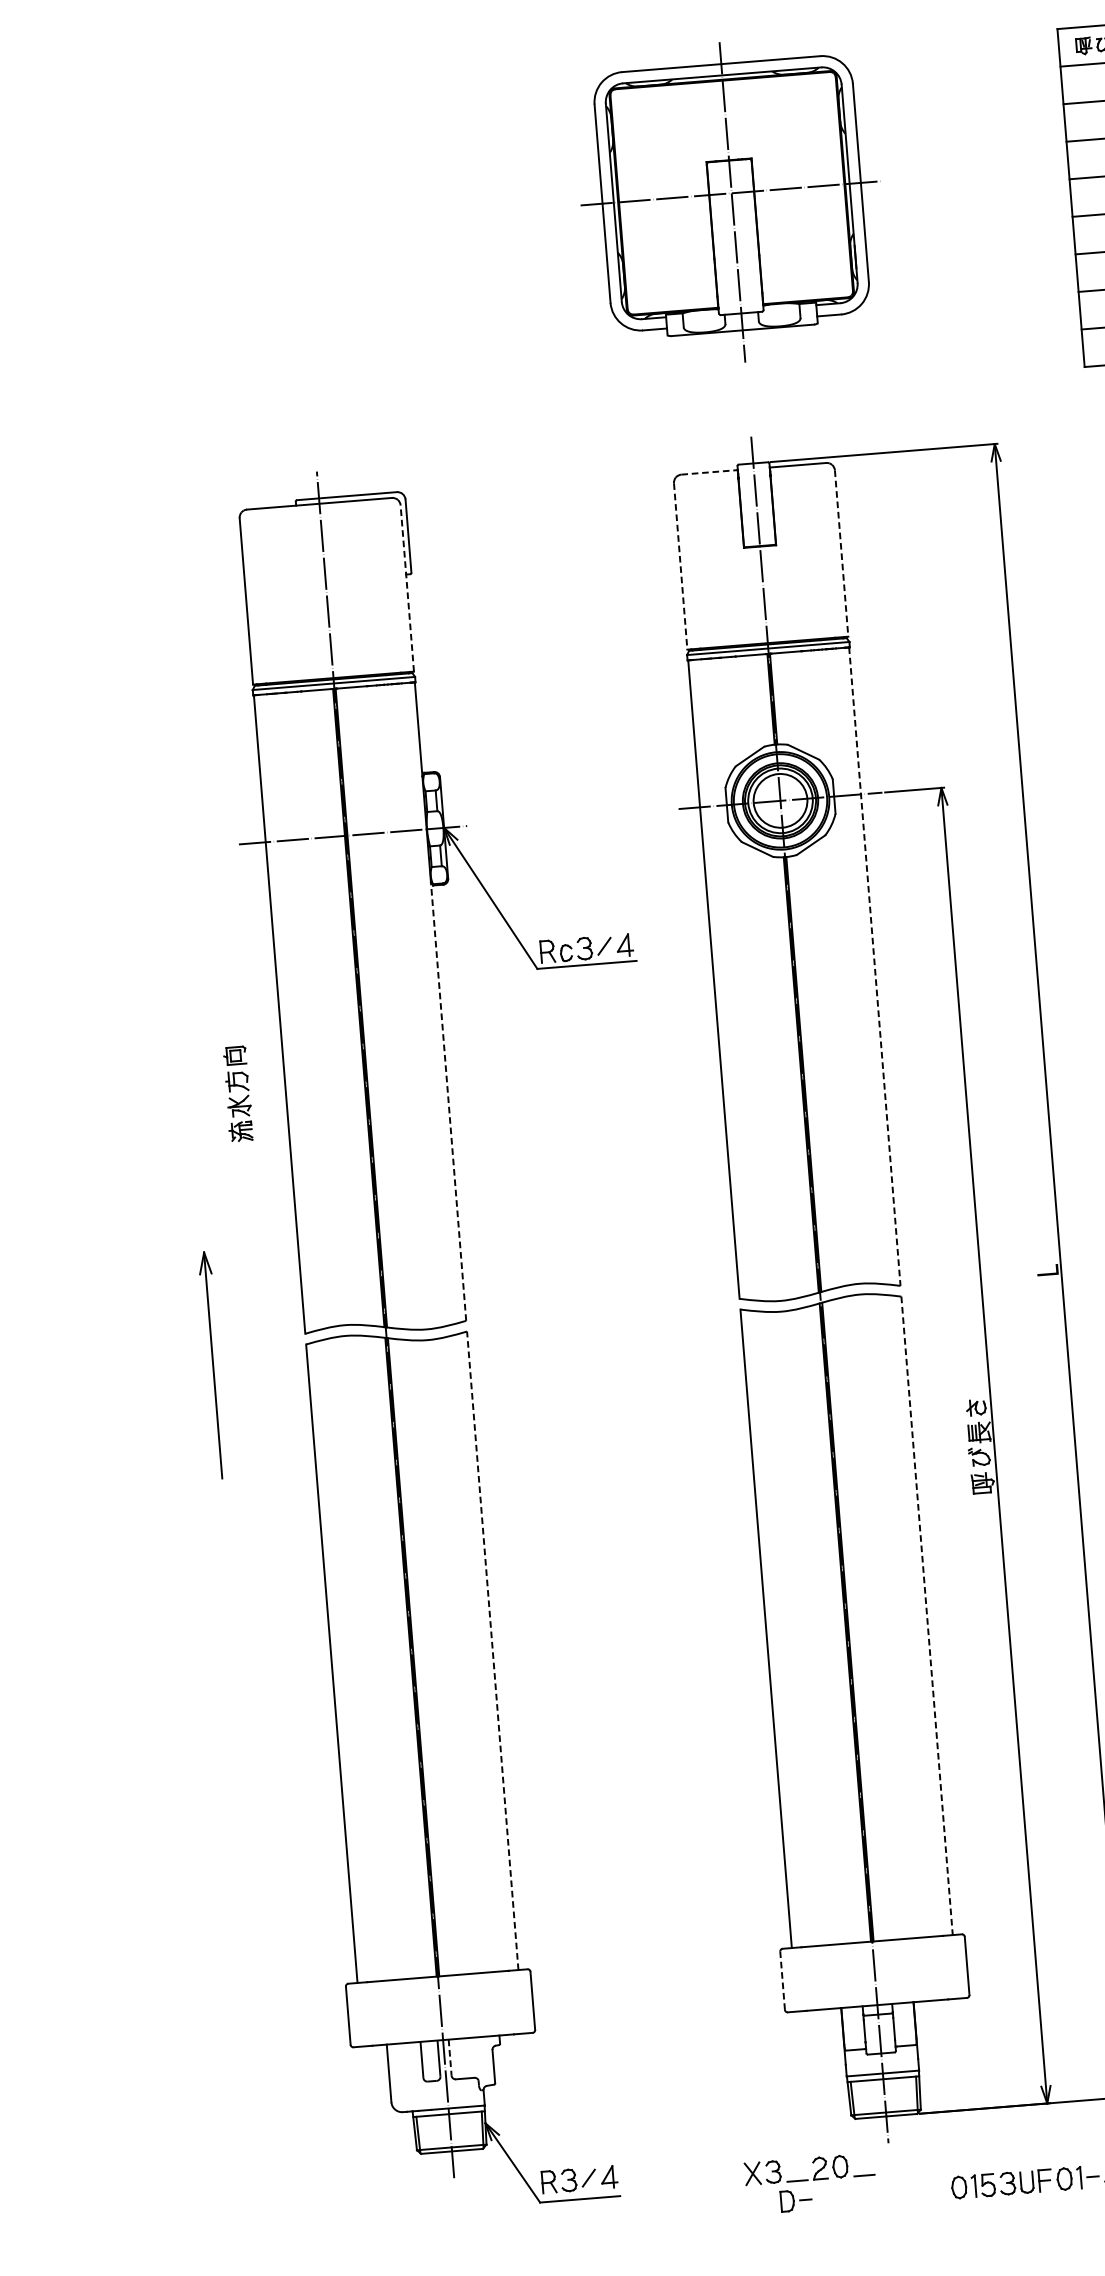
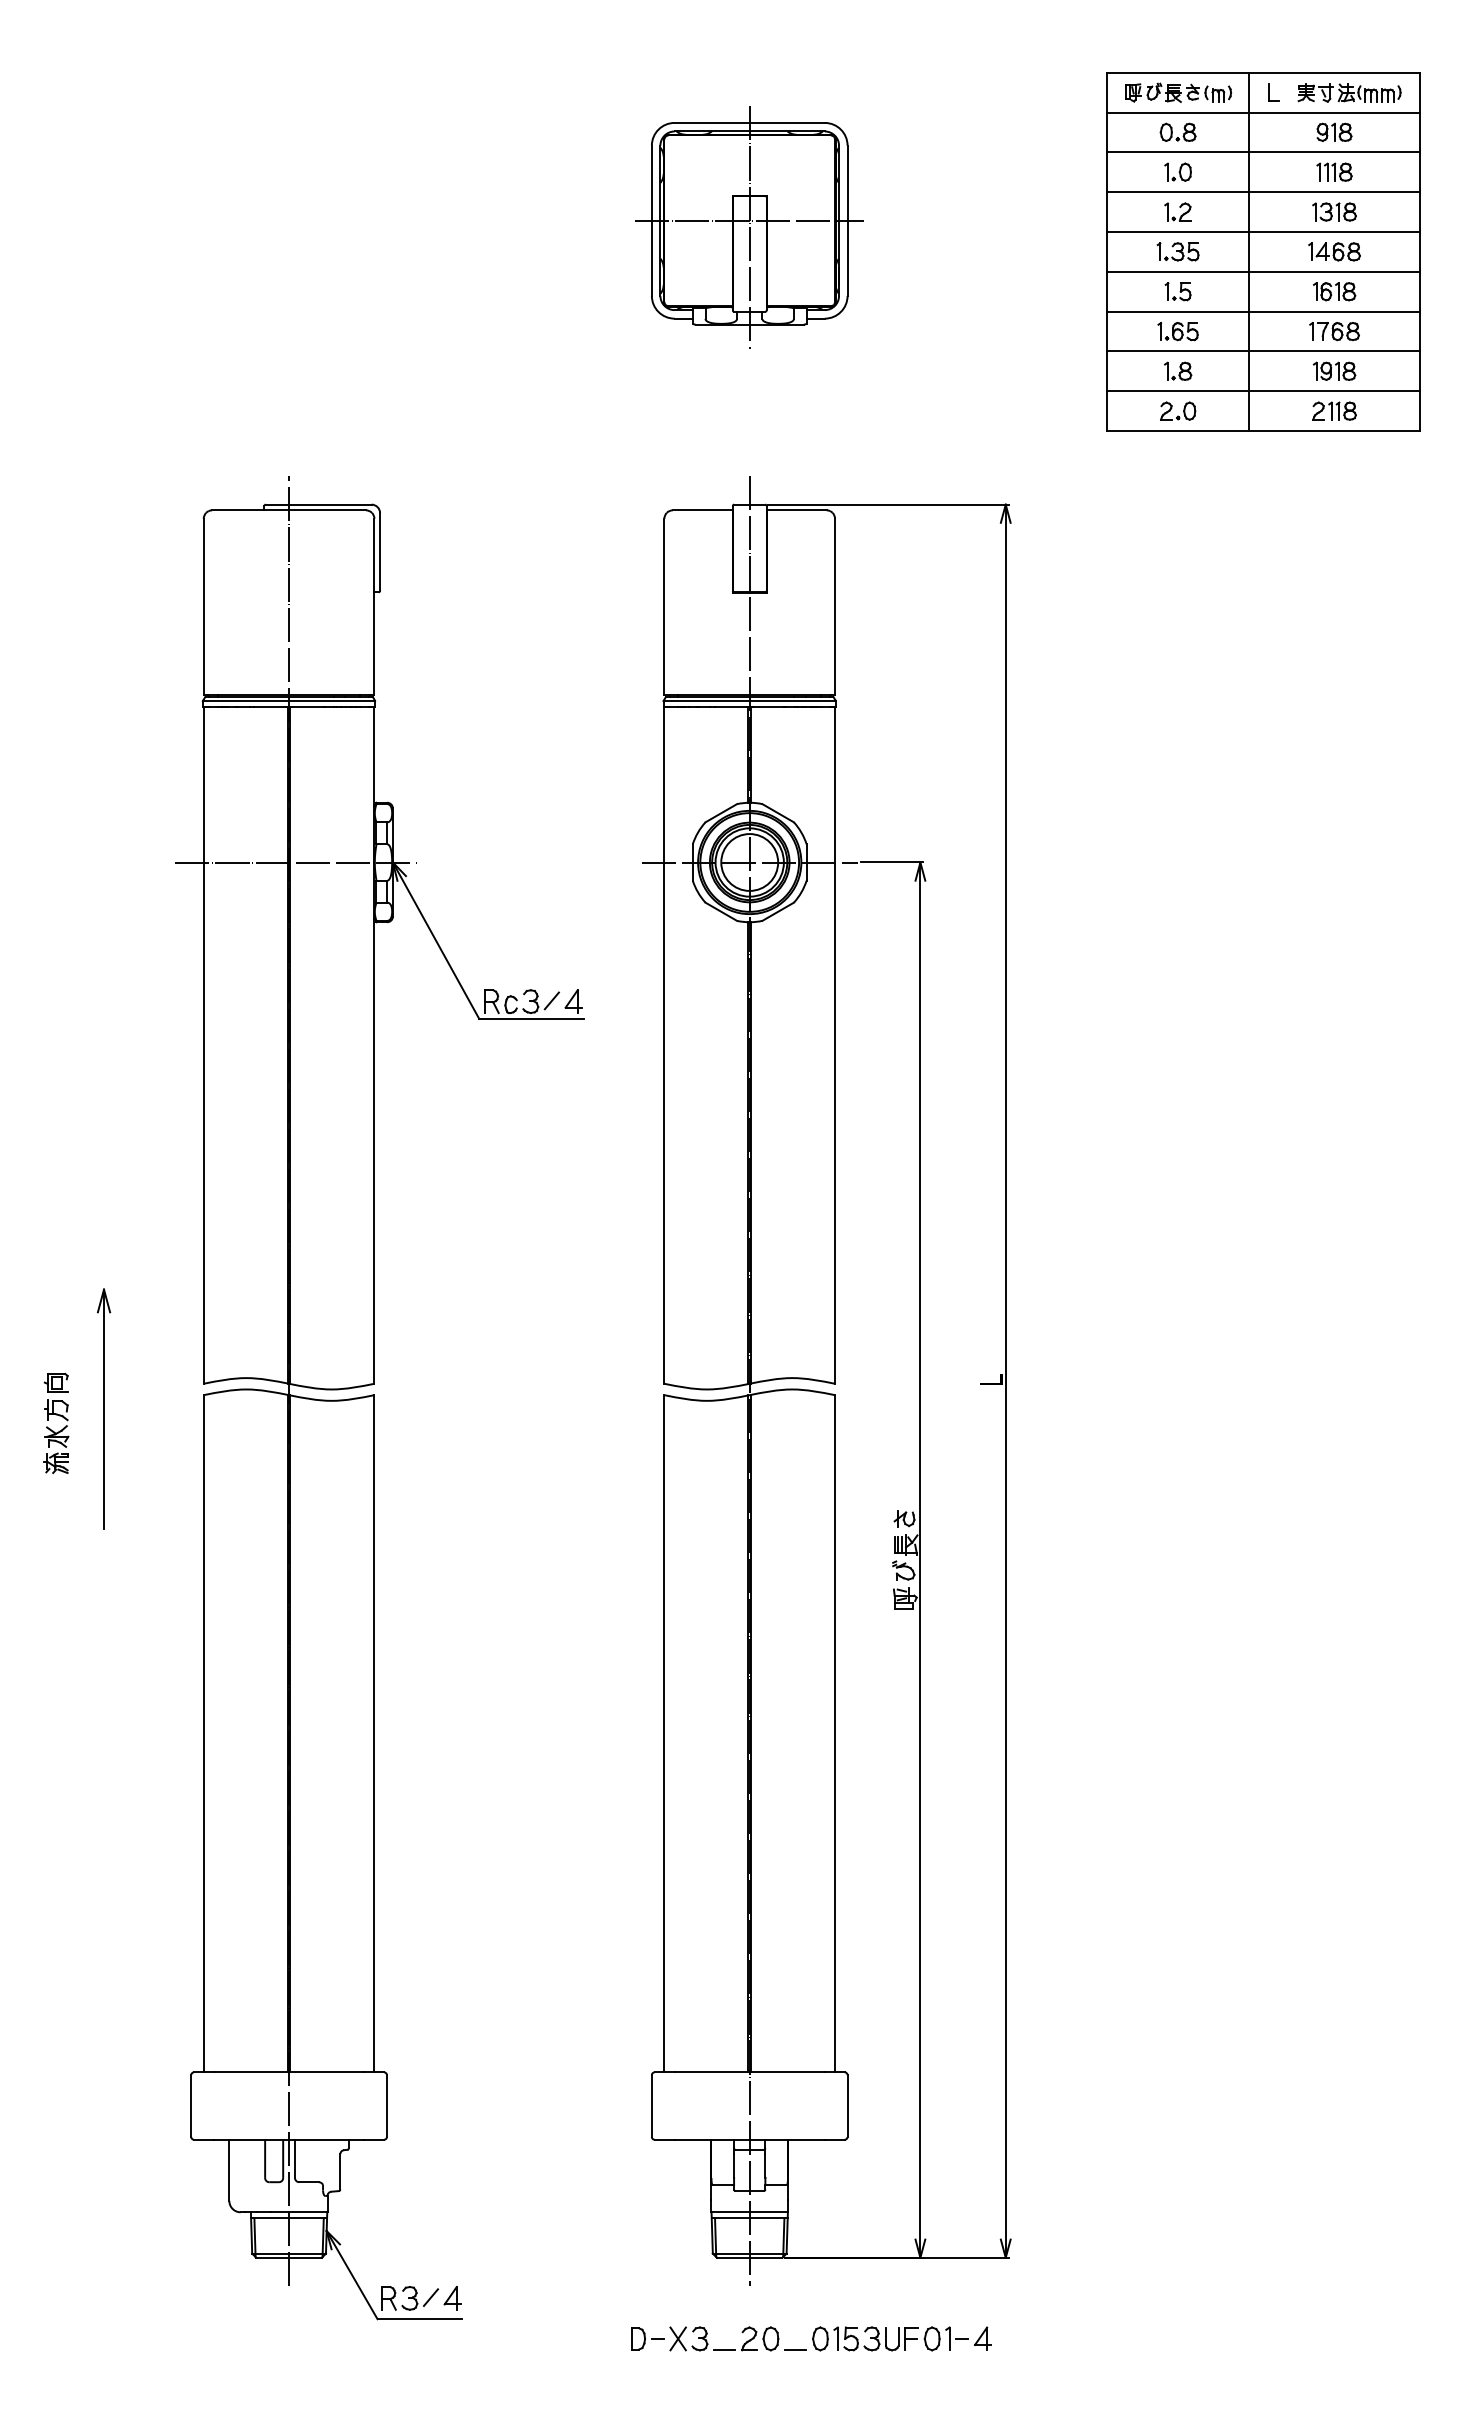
part: (732, 202) -> (749, 227), size x0.71
line: (709, 472) -> (702, 510), dashed -> solid
line: (842, 553) -> (835, 607), dashed -> solid
line: (680, 566) -> (664, 607), dashed -> solid
line: (407, 587) -> (374, 606), dashed -> solid
line: (875, 966) -> (835, 1045), dashed -> solid
part: (240, 1087) -> (59, 1416), moved
line: (448, 1101) -> (374, 1151), dashed -> solid
line: (927, 1615) -> (835, 1733), dashed -> solid
line: (492, 1650) -> (374, 1733), dashed -> solid
line: (782, 1981) -> (651, 2106), dashed -> solid
line: (450, 2058) -> (295, 2159), dashed -> solid
part: (813, 2163) -> (742, 2333), moved

